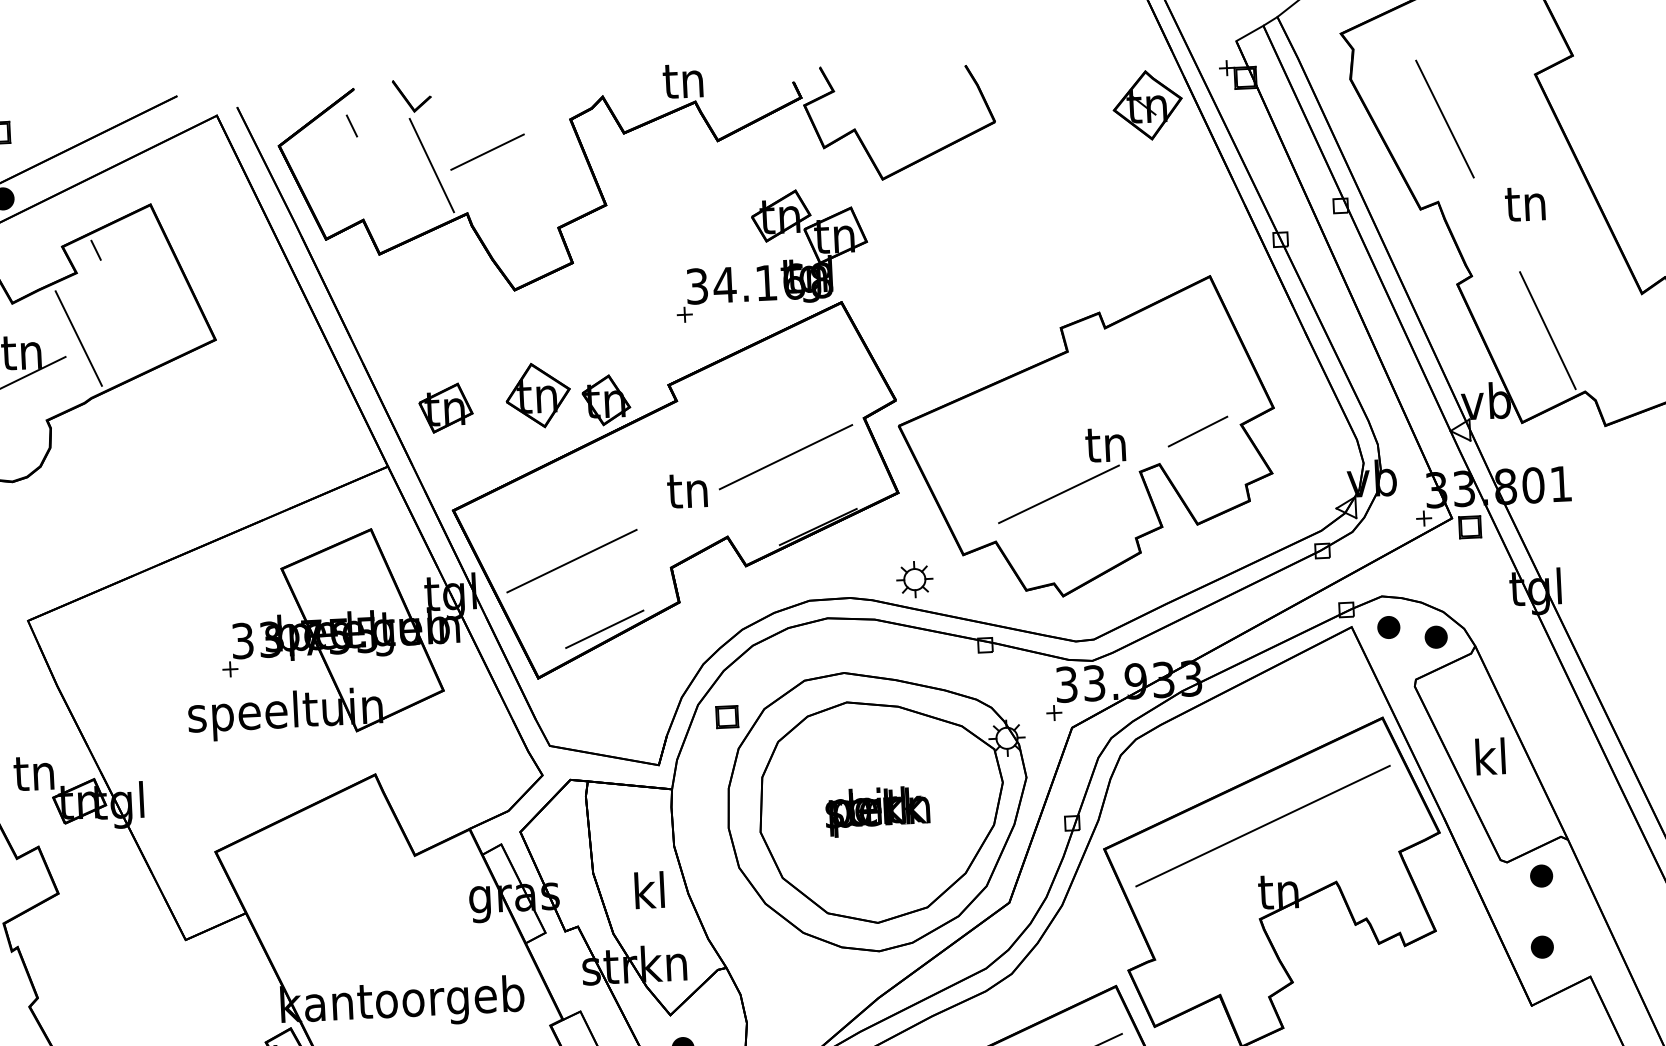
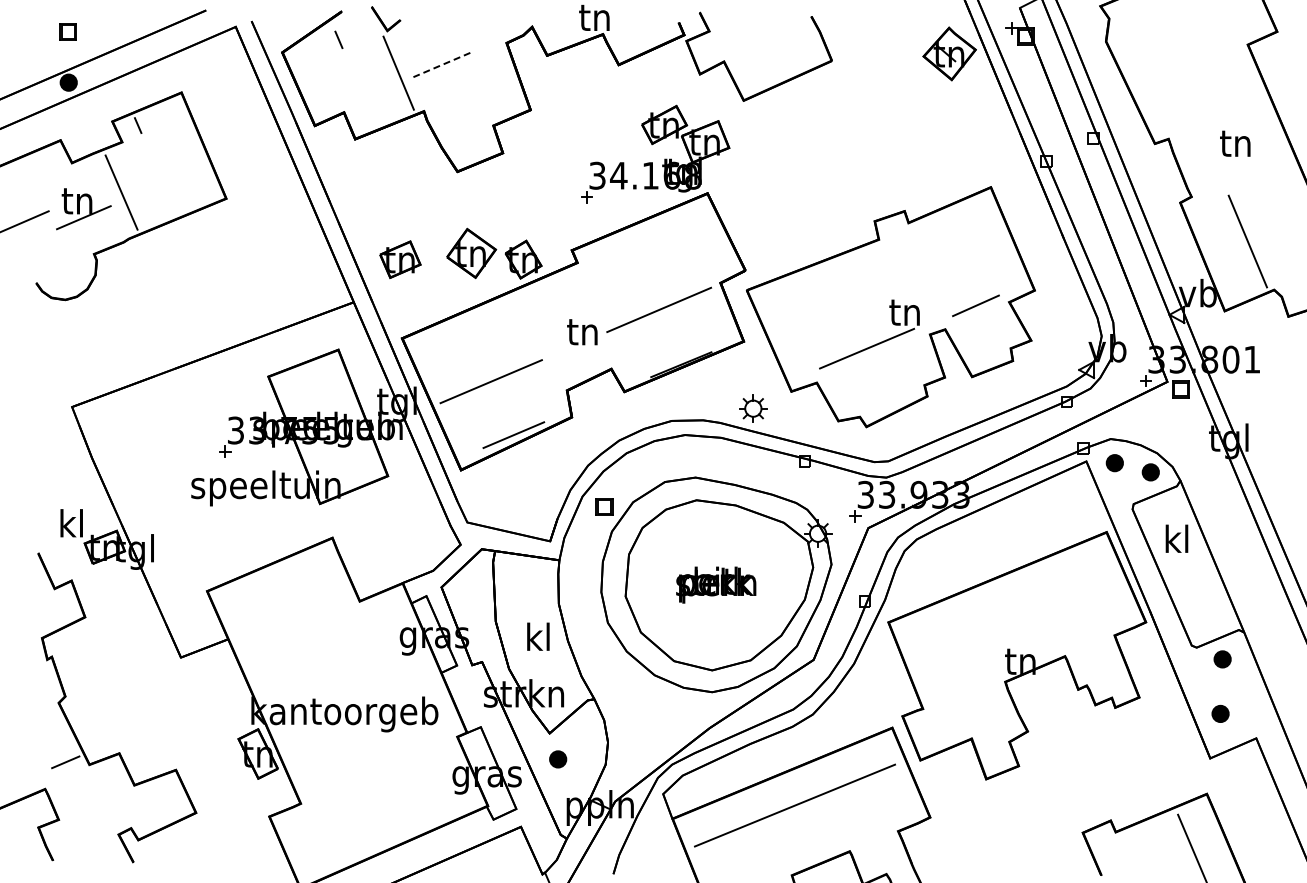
line: (1444, 119) -> (1176, 75), removed
line: (487, 152) -> (441, 65), solid -> dashed
text: (1489, 756) -> (1176, 538), moved
text: (33, 772) -> (70, 523), tn -> kl
line: (1262, 825) -> (1010, 610), removed

